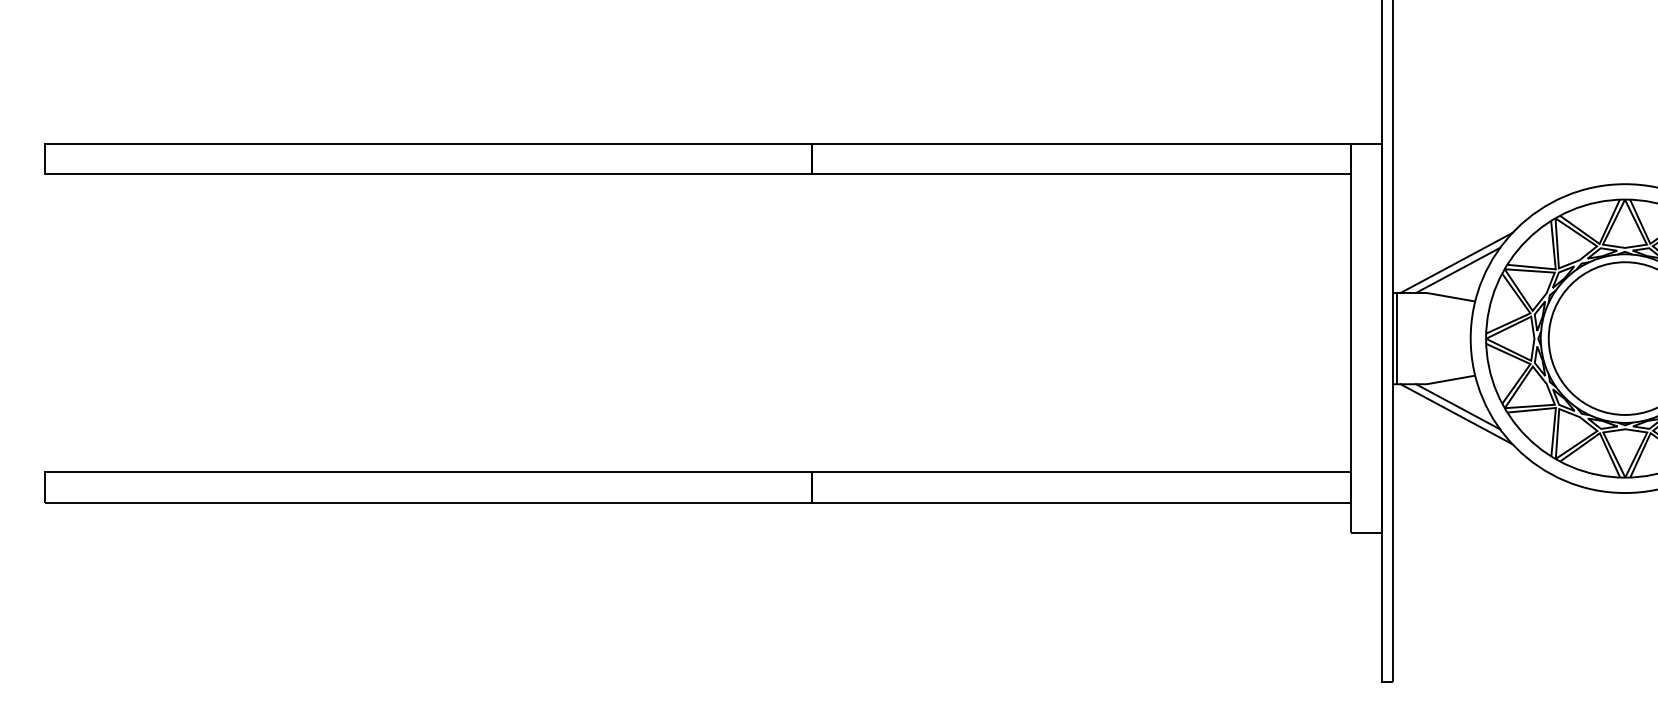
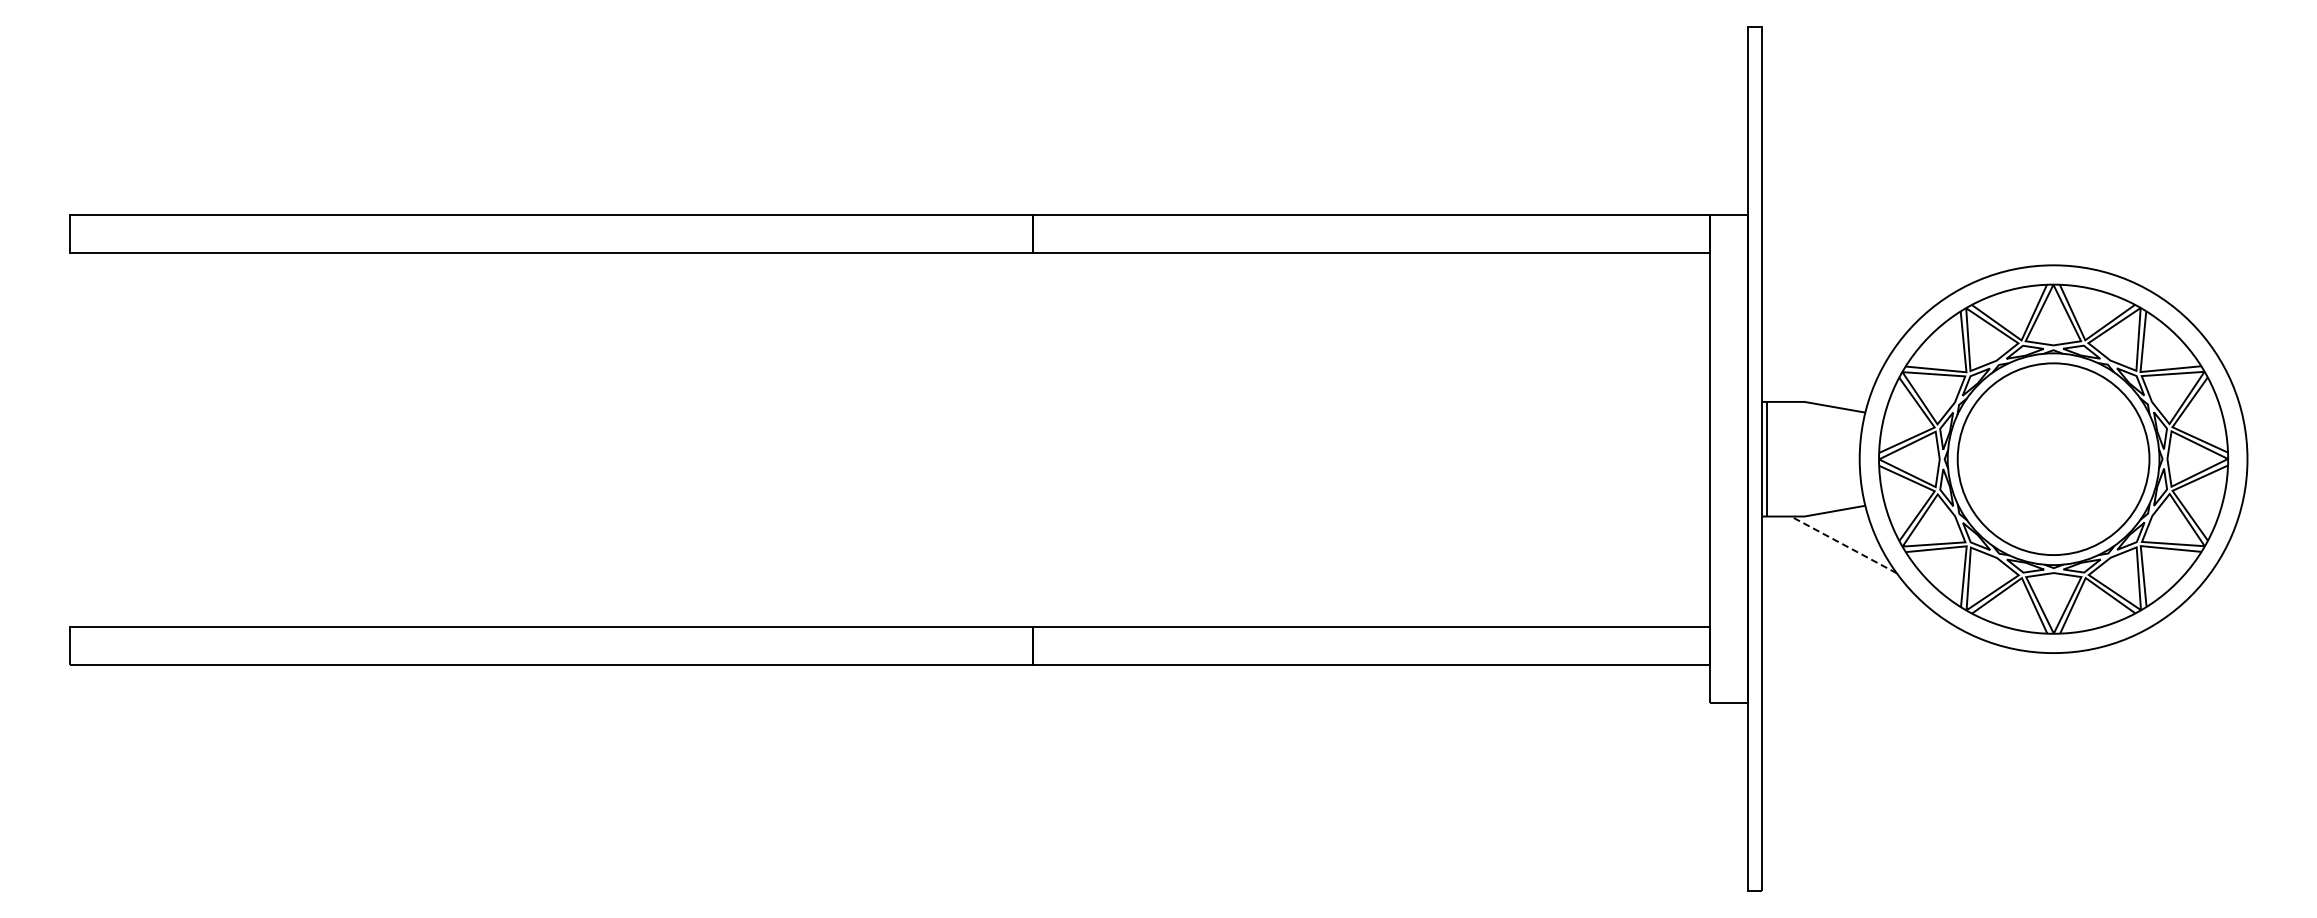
line: (1456, 262) -> (1841, 363), removed
line: (1457, 270) -> (1843, 373), removed
line: (1457, 406) -> (1843, 544), solid -> dashed
line: (1456, 414) -> (1841, 554), removed

